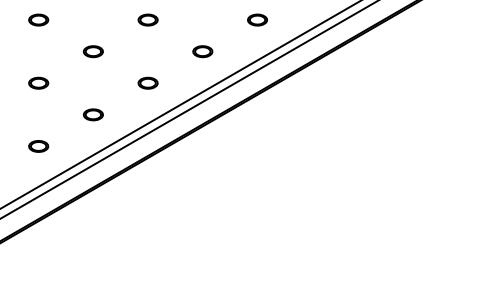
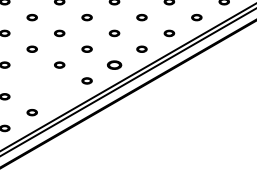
part: (202, 50) -> (114, 64), size x1.4
part: (37, 82) -> (31, 80), removed
part: (93, 114) -> (59, 96), removed

